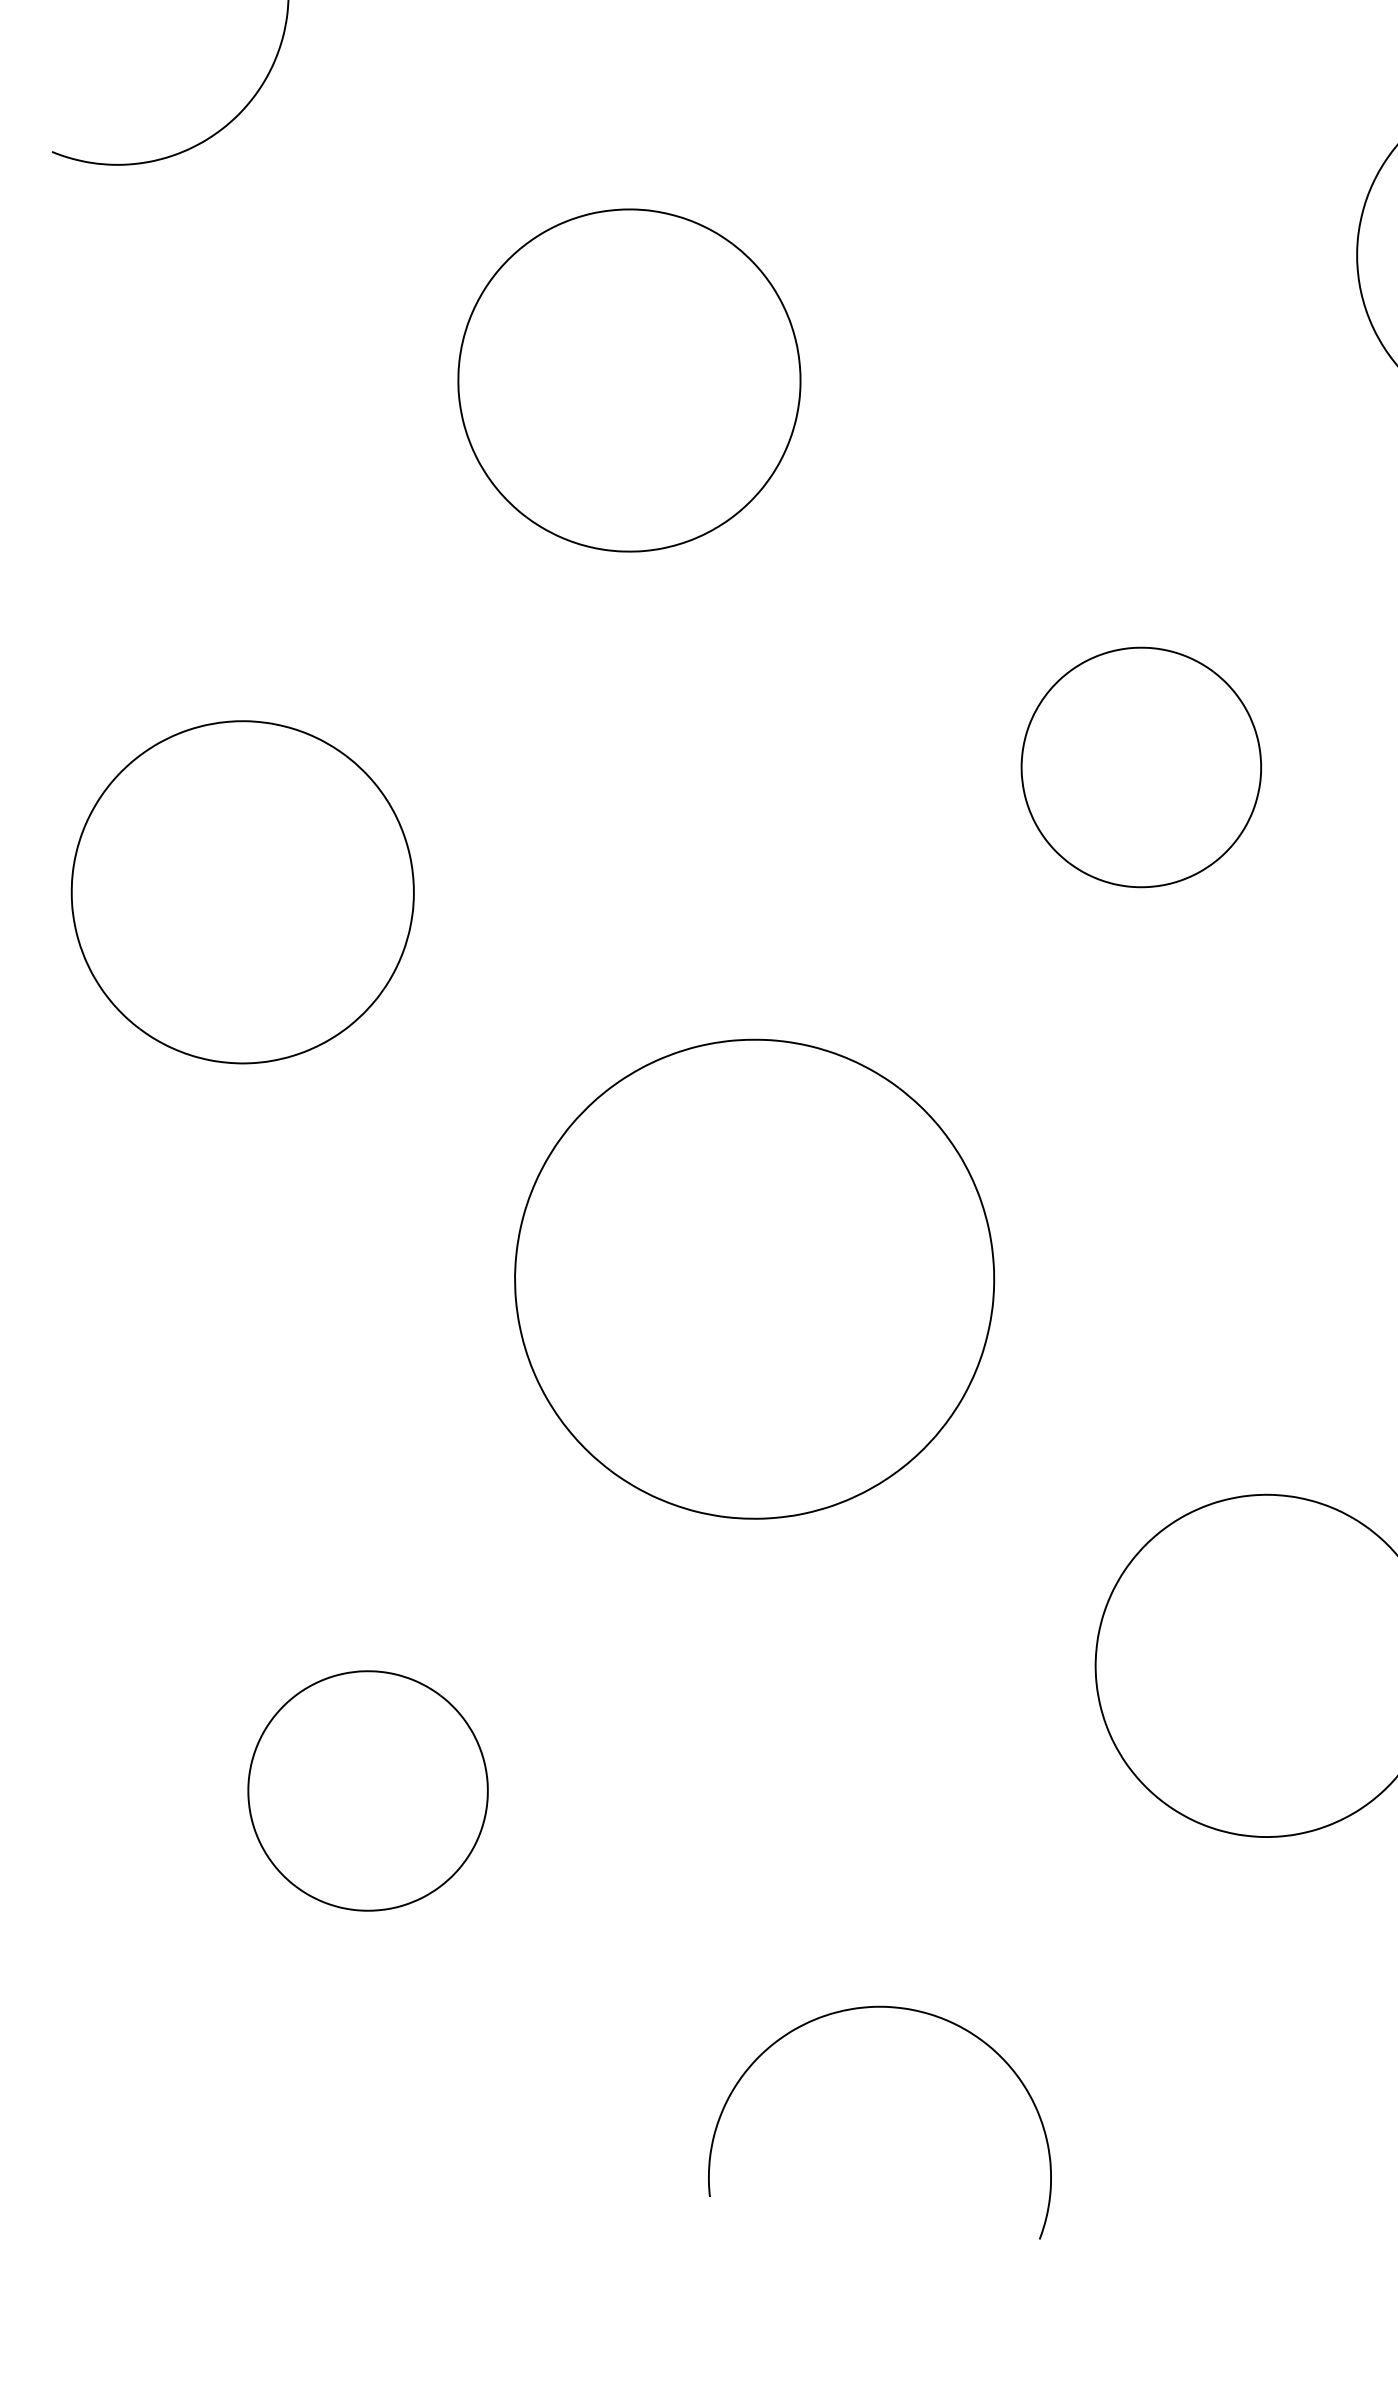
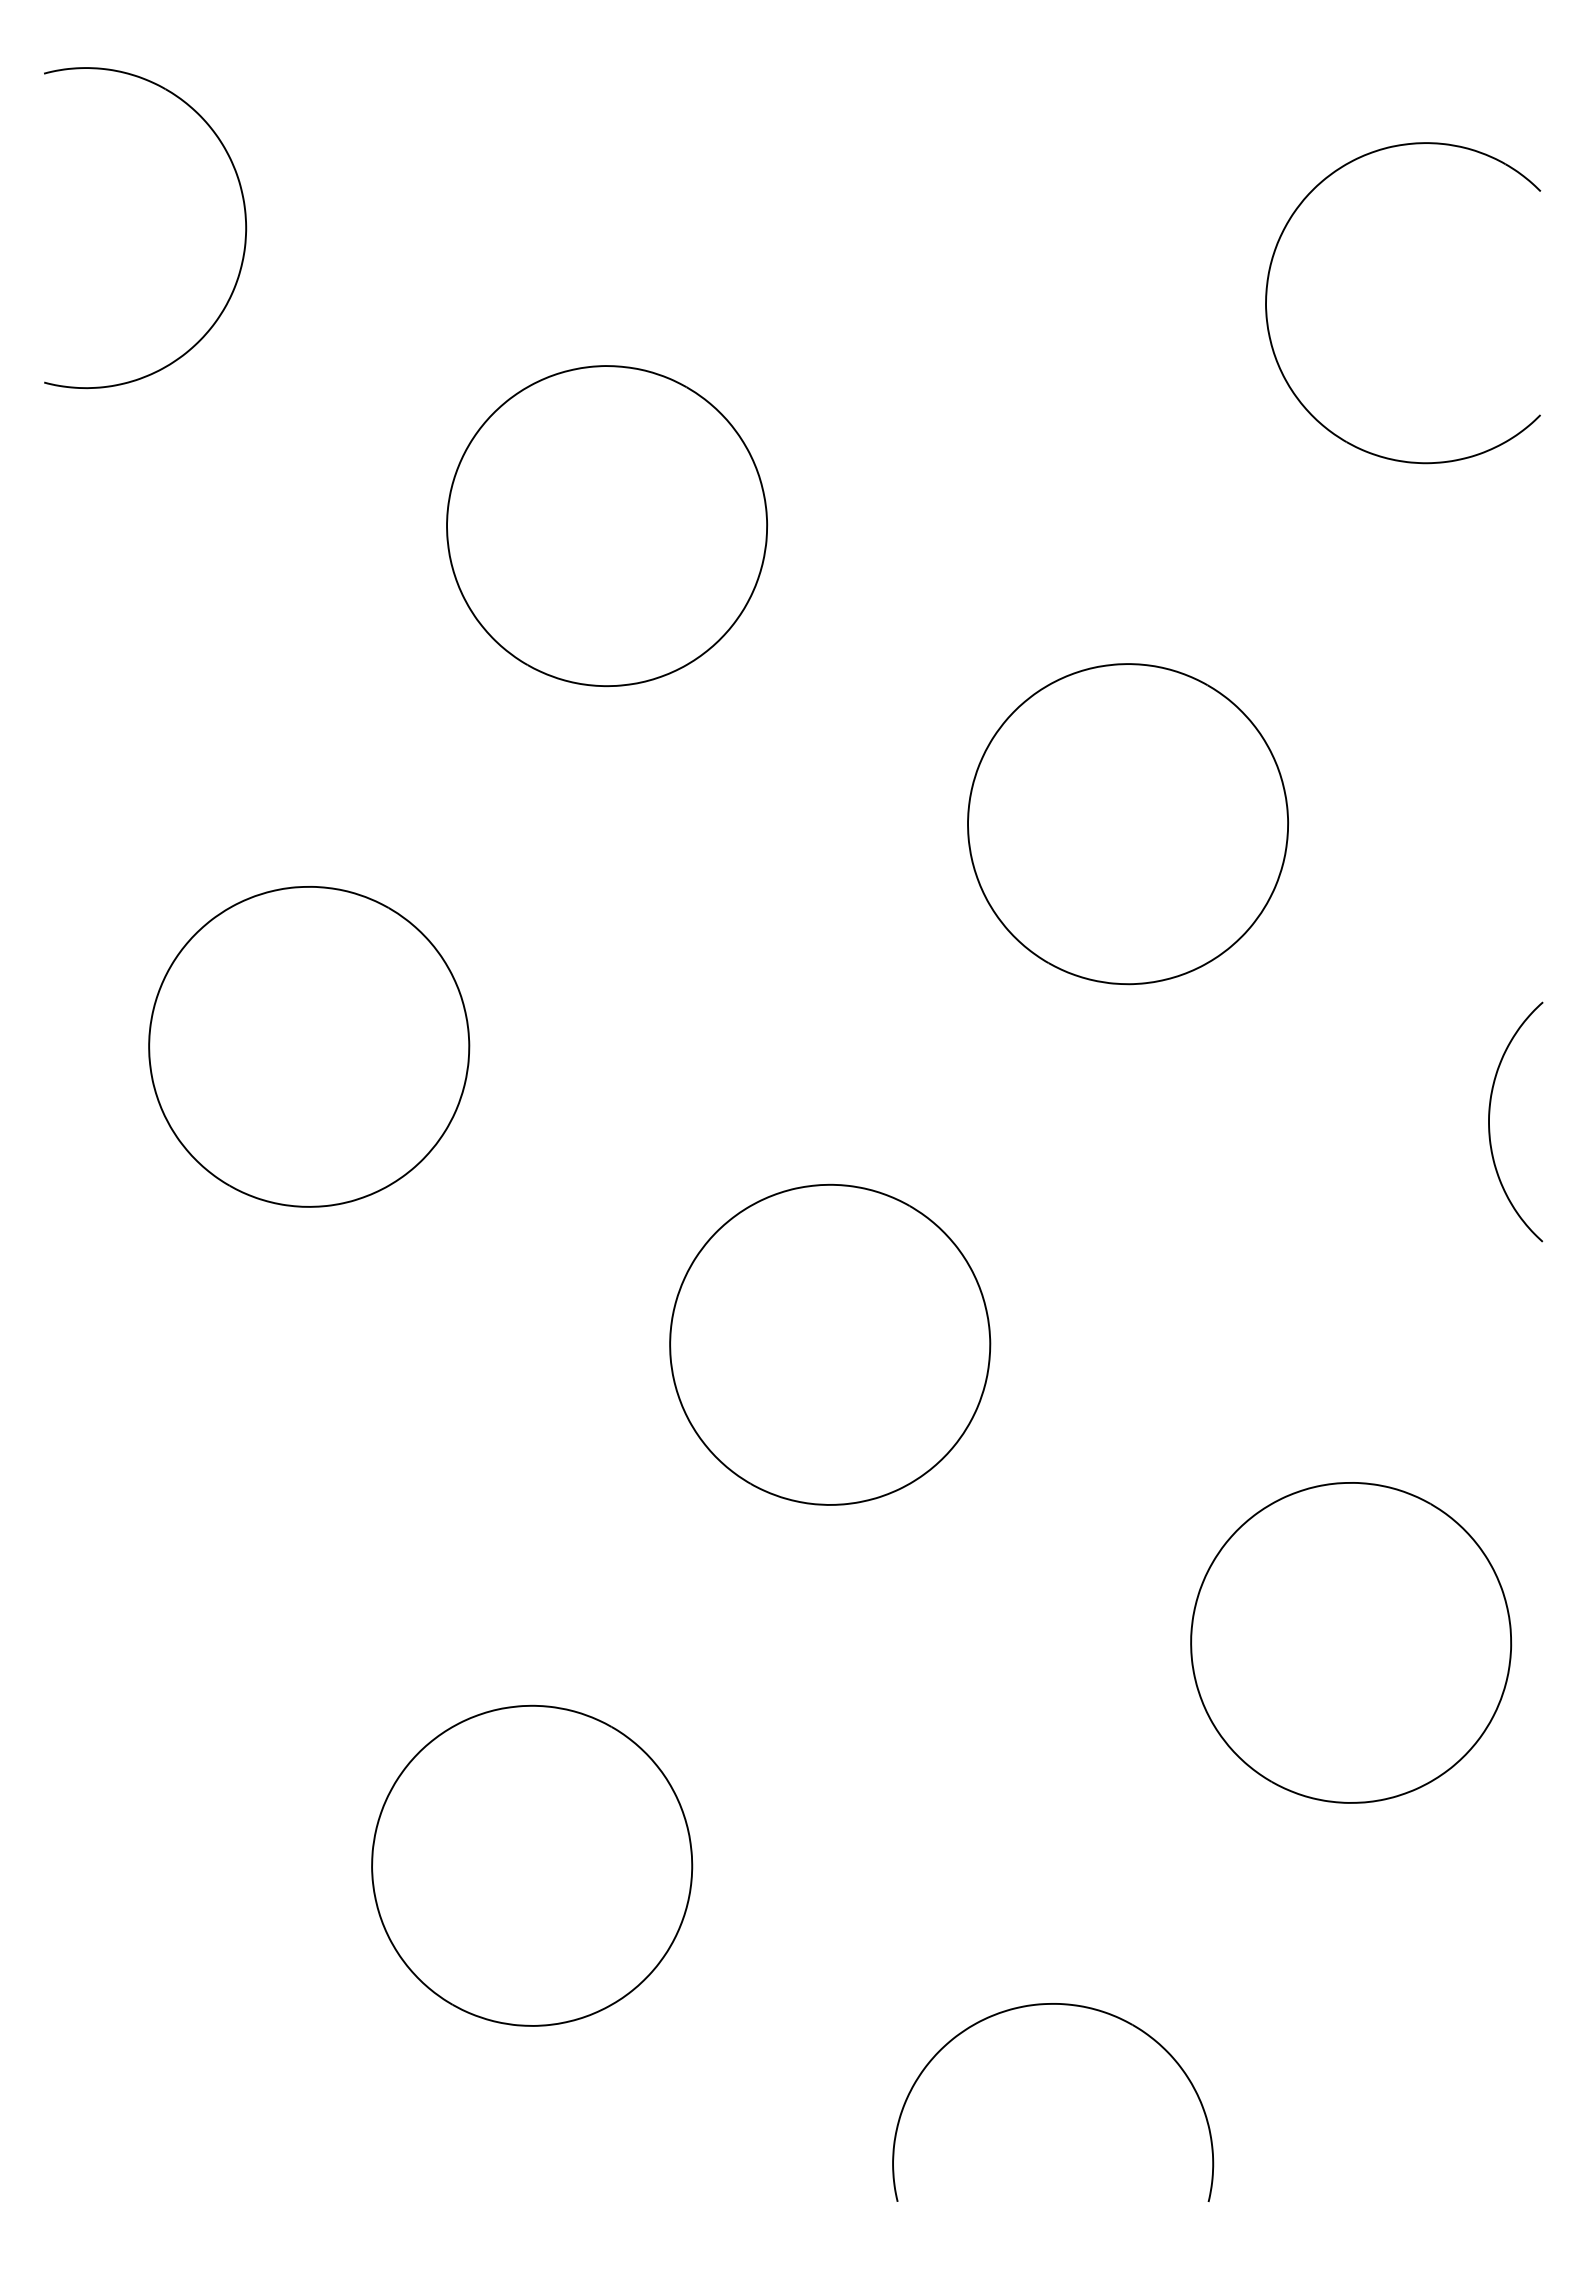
part: (1140, 767) -> (1127, 824), size x1.43
part: (755, 1278) -> (830, 1344), size x0.71
part: (368, 1790) -> (532, 1865), size x1.43

